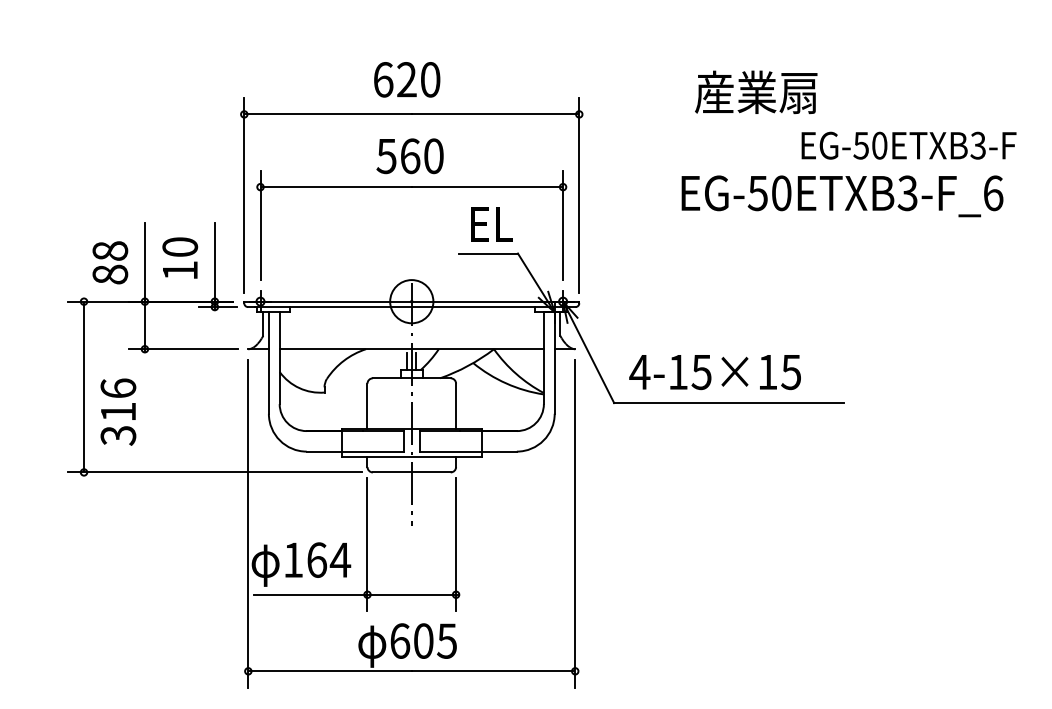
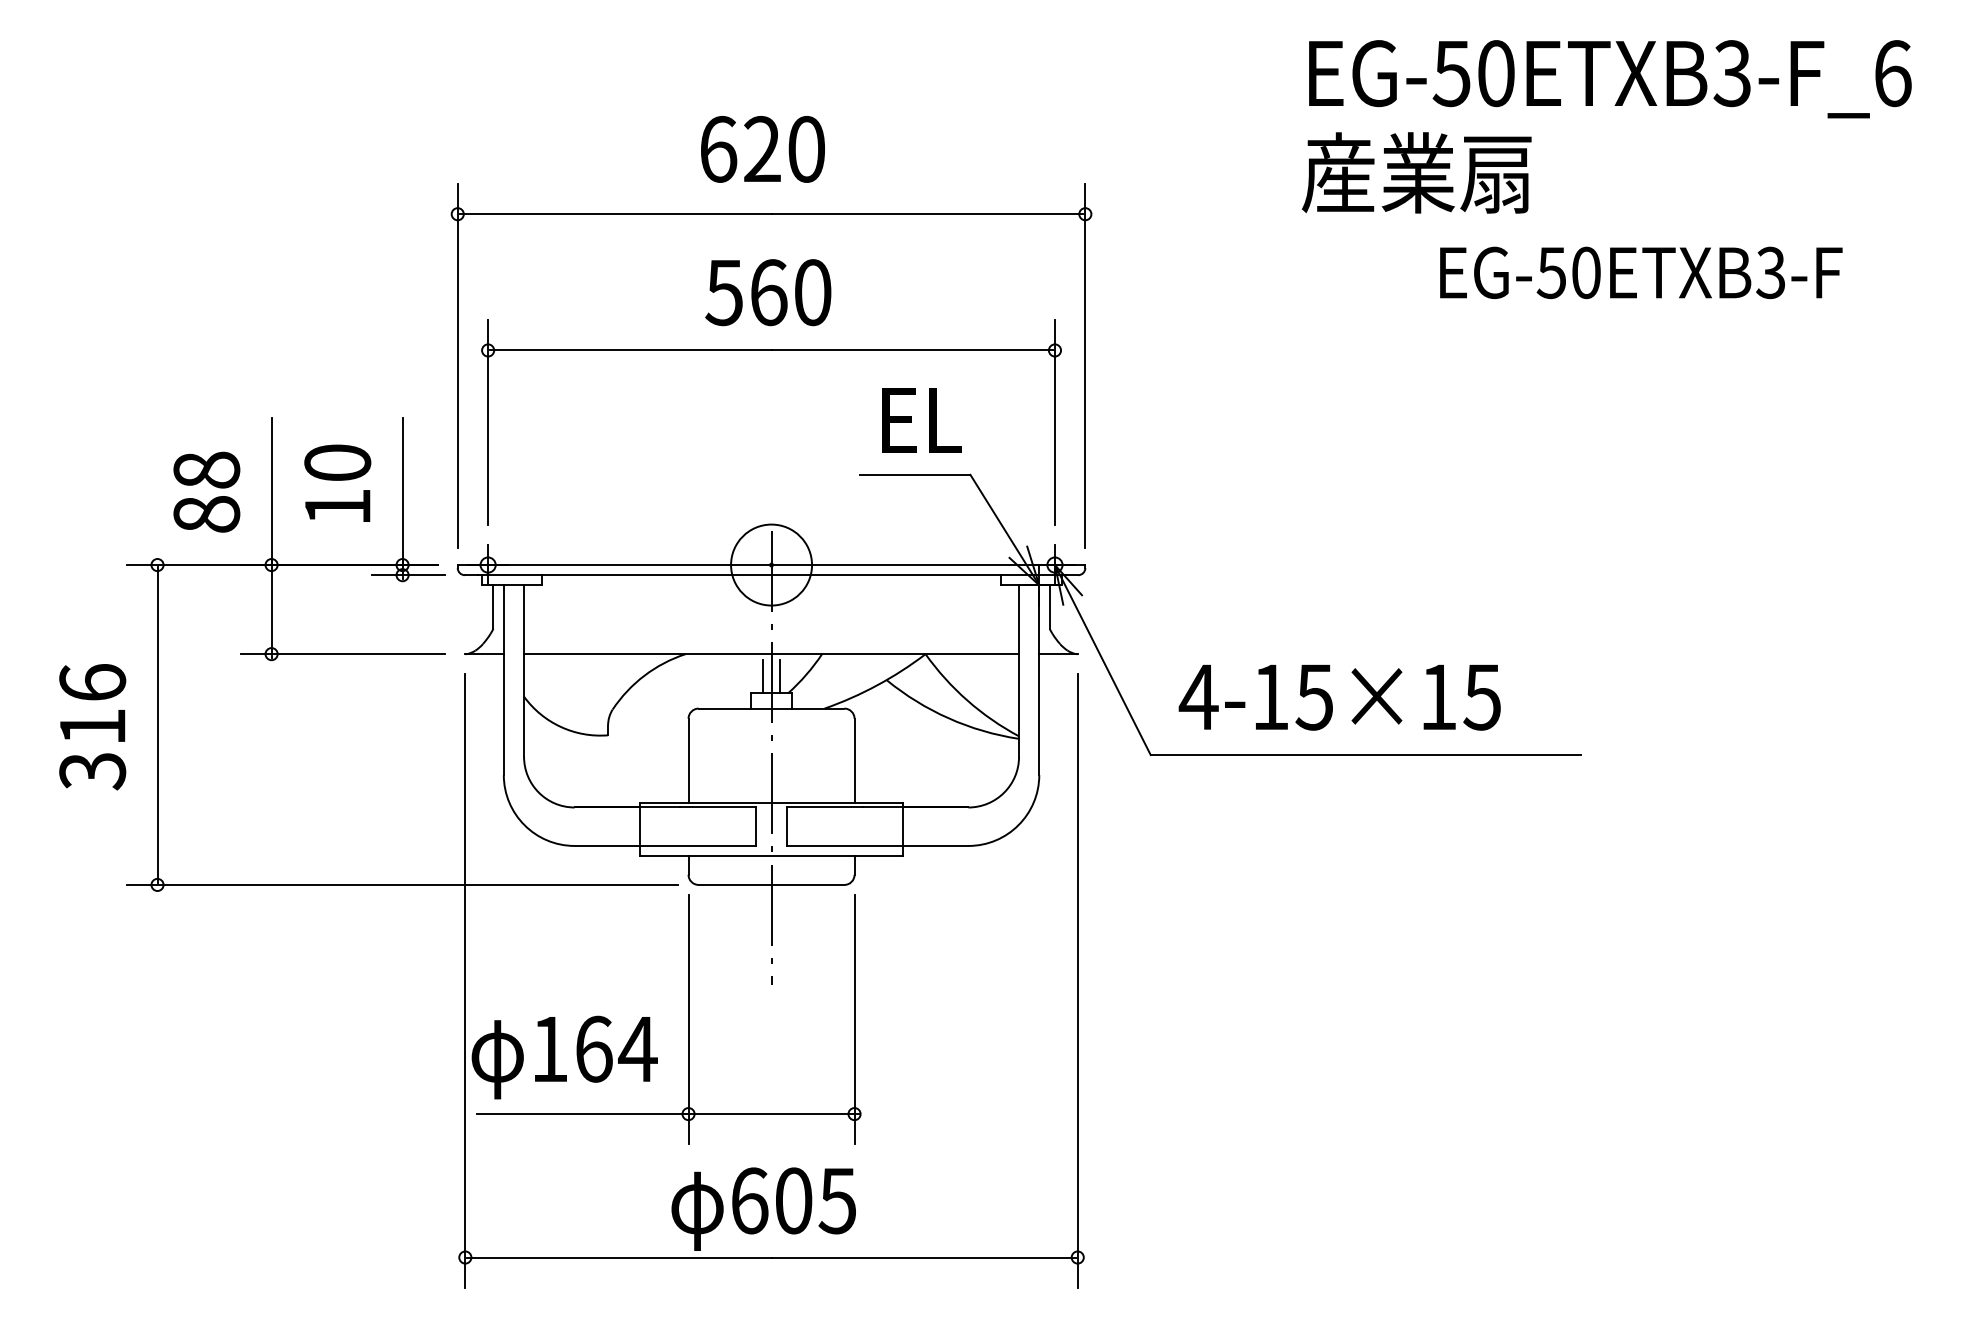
text: (908, 145) -> (1640, 272), moved
text: (842, 196) -> (1610, 79), moved
text: (118, 411) -> (92, 725), moved

